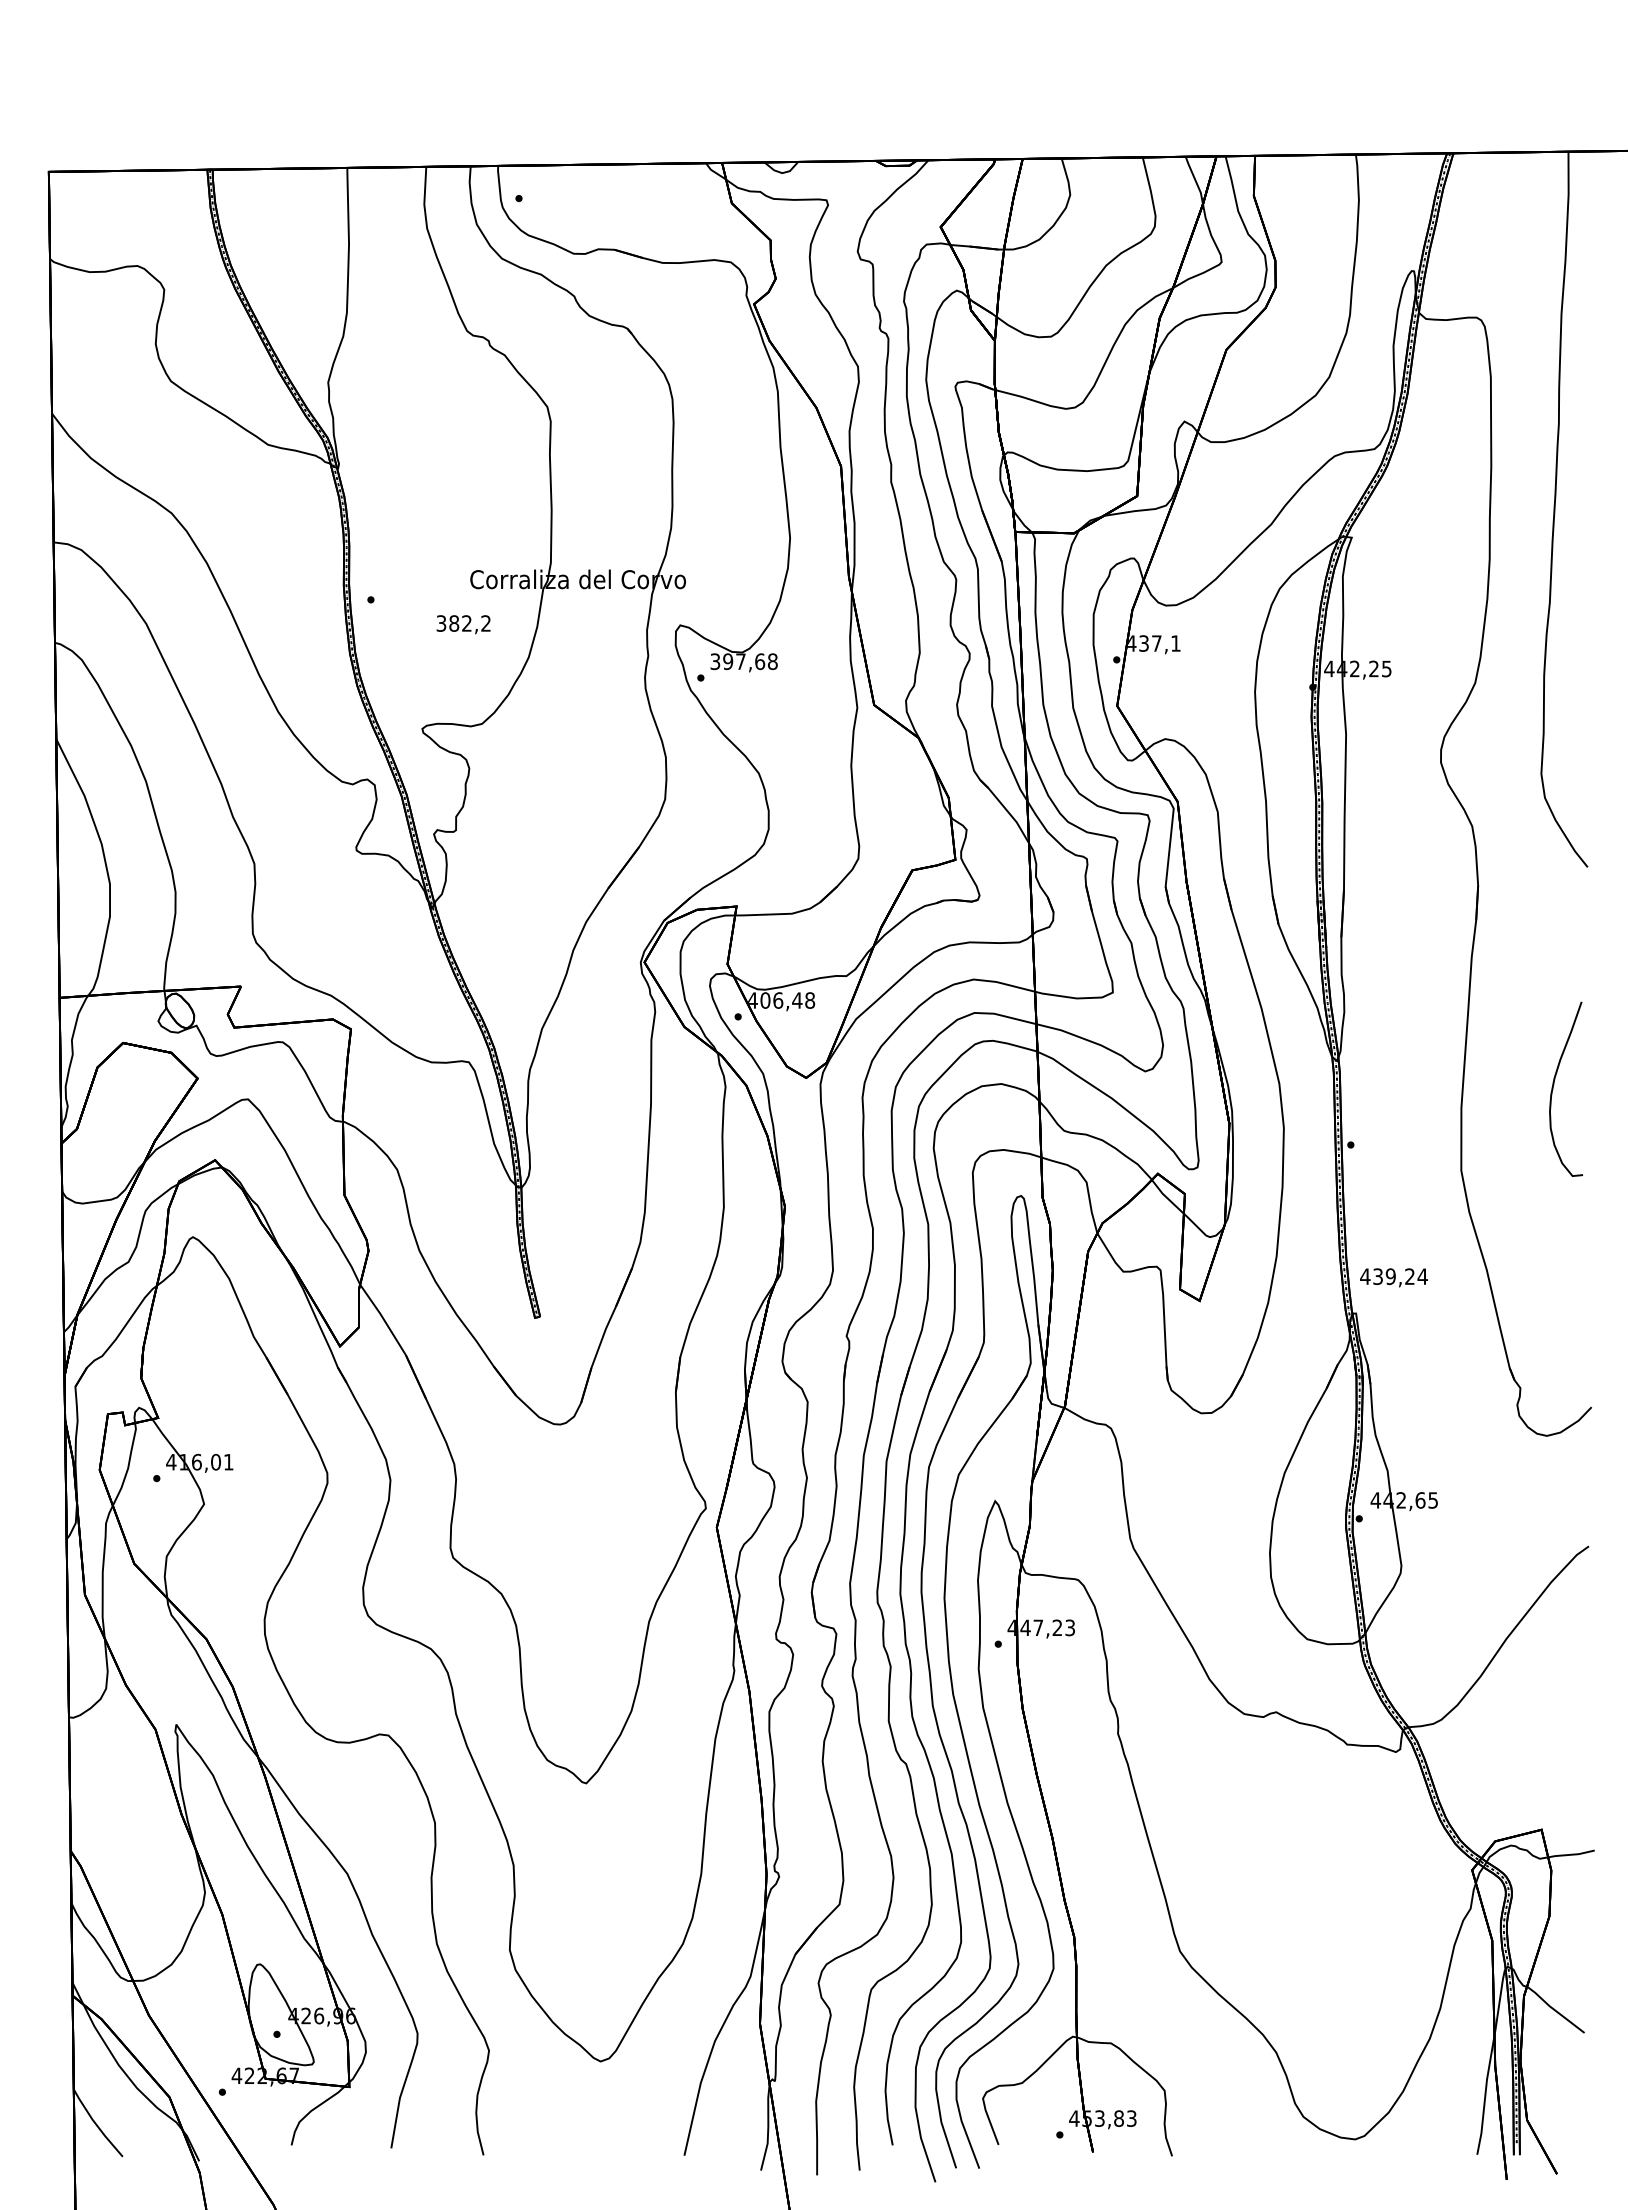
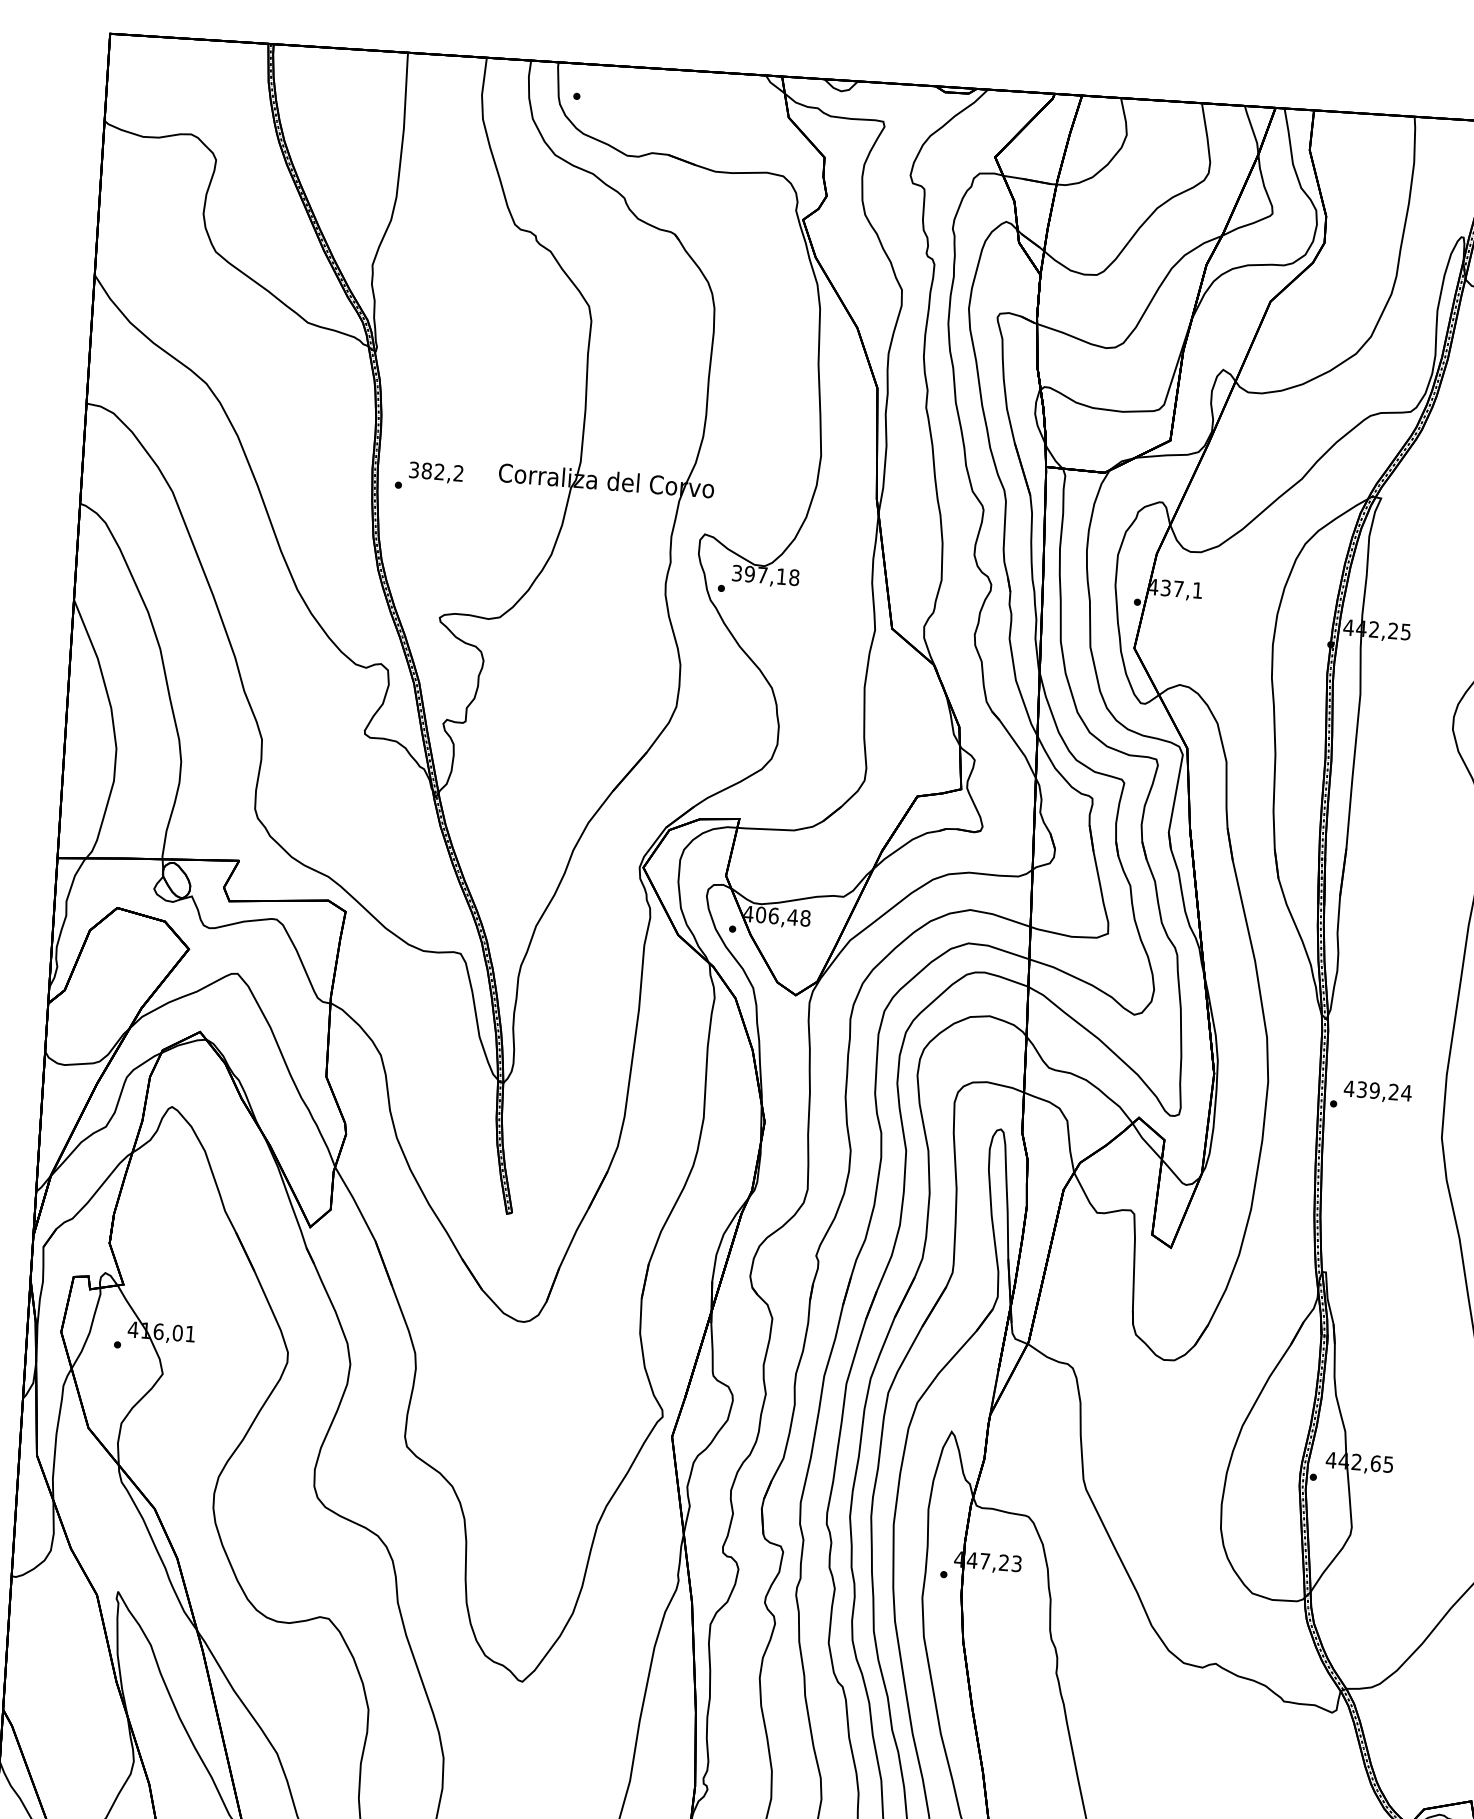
text: (463, 624) -> (436, 472), moved
text: (760, 661) -> (782, 576), 397,68 -> 397,18
text: (1393, 1277) -> (1377, 1091), moved

